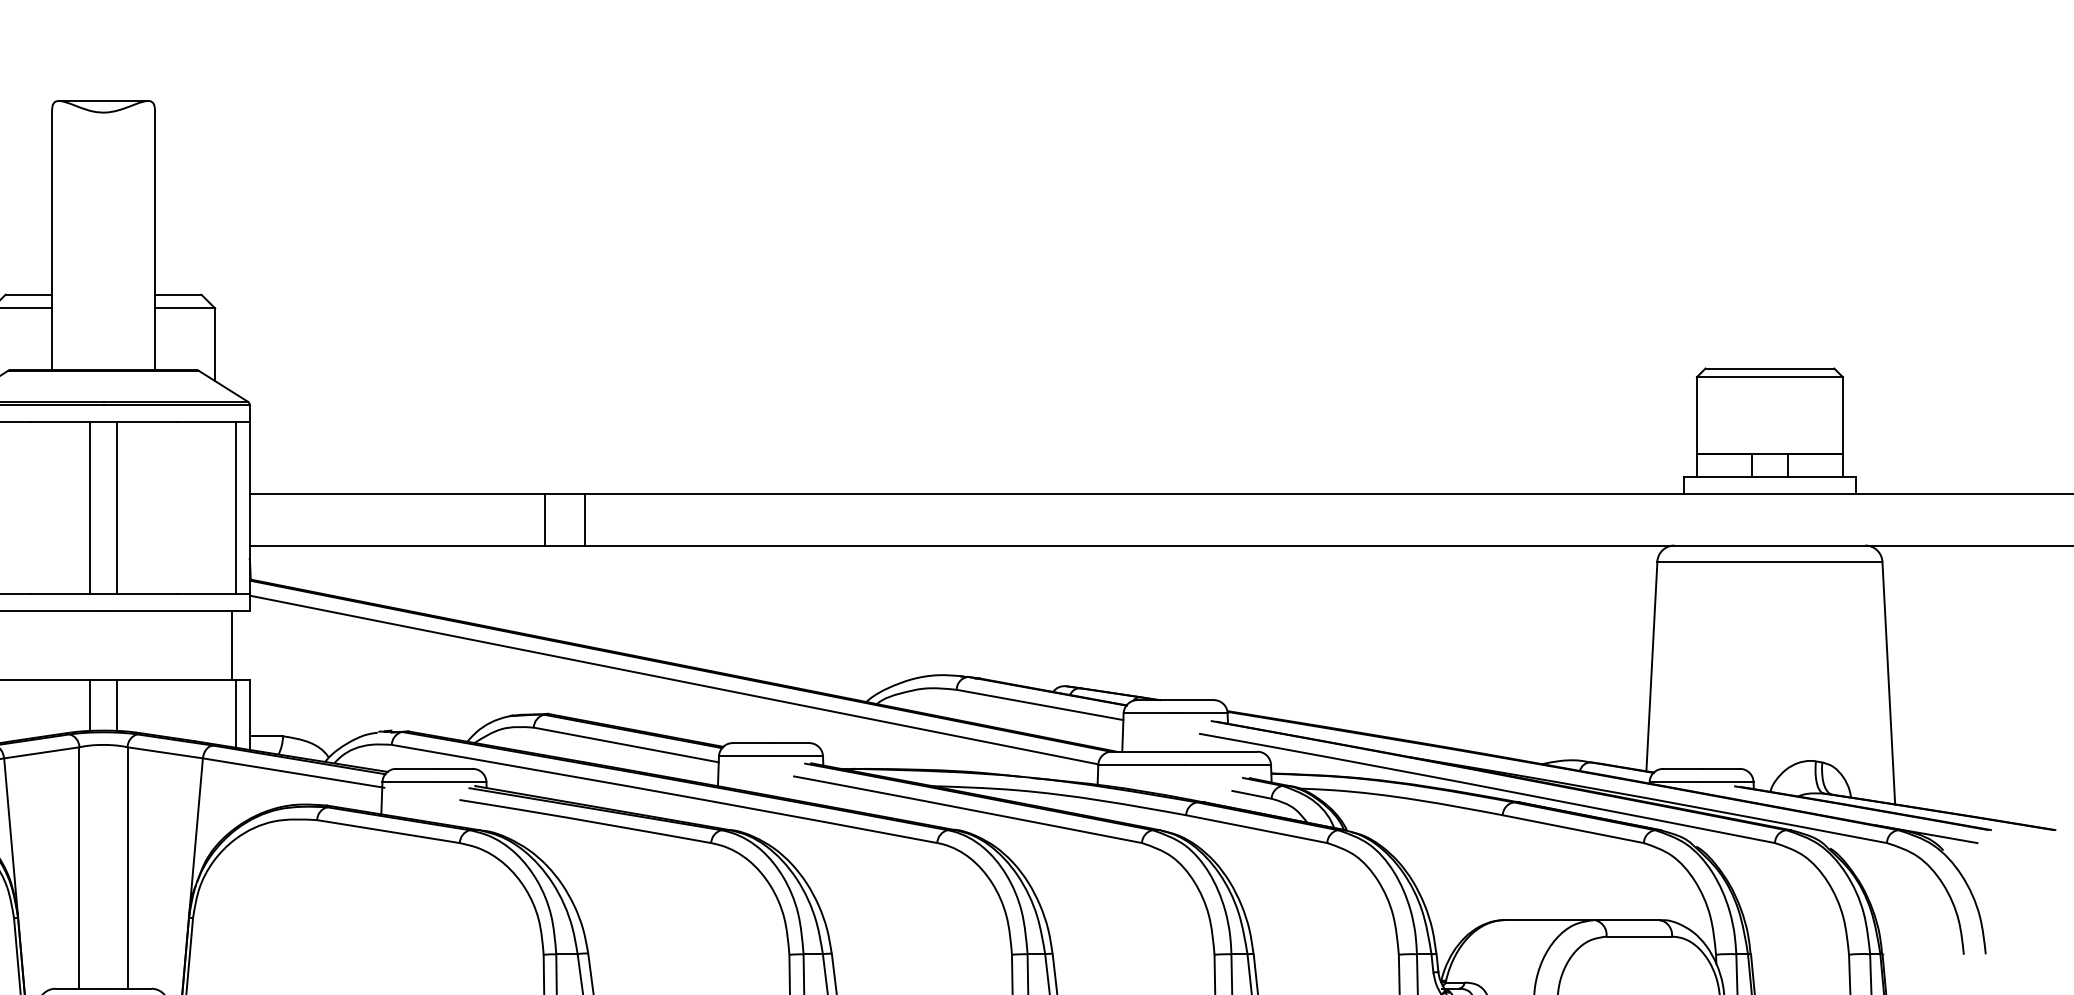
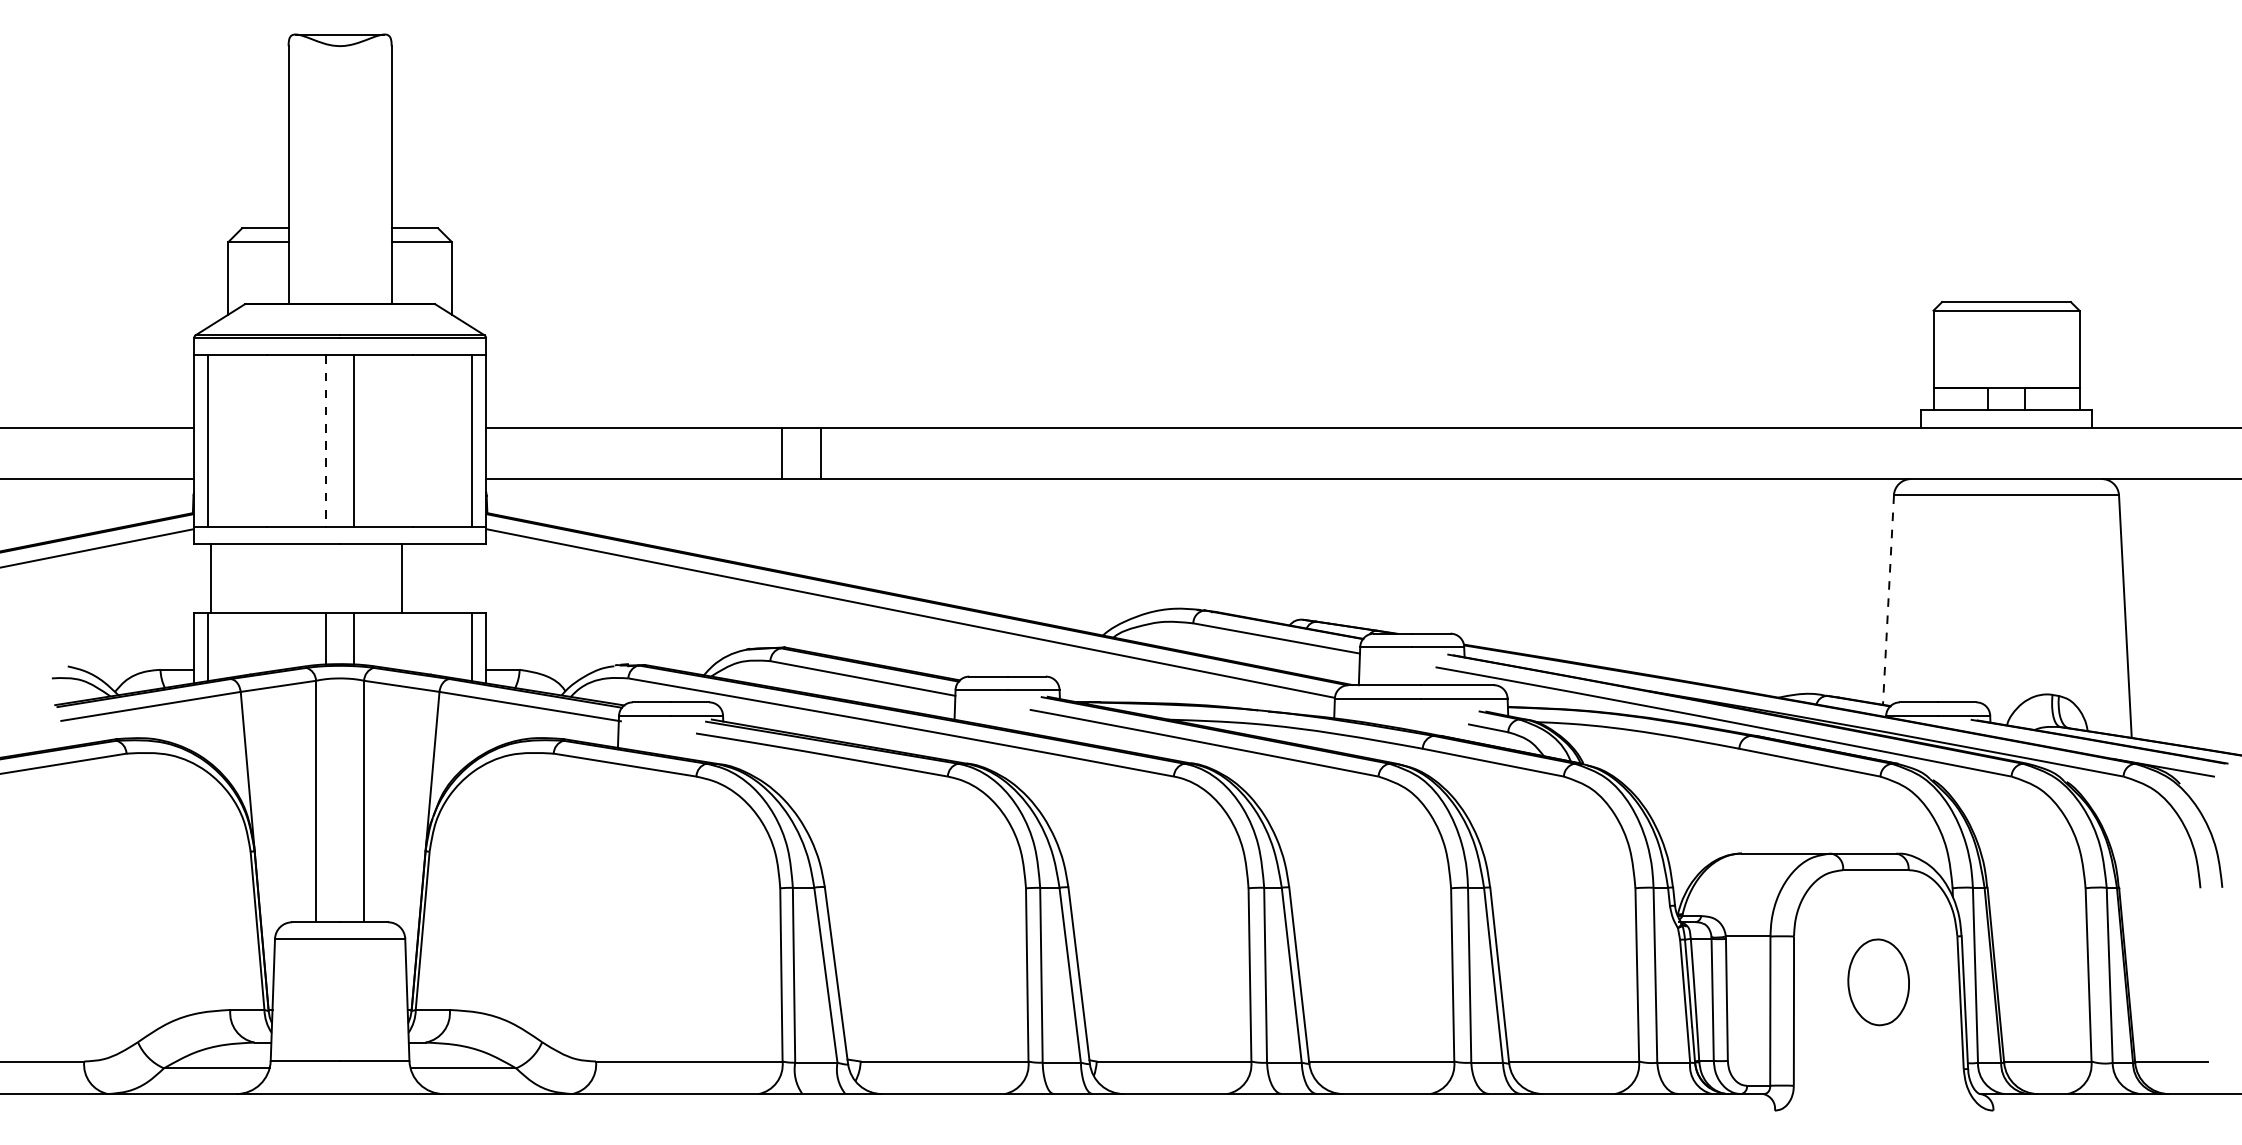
line: (89, 507) -> (326, 441), solid -> dashed
line: (231, 644) -> (401, 578), moved
line: (1651, 666) -> (1888, 600), solid -> dashed

